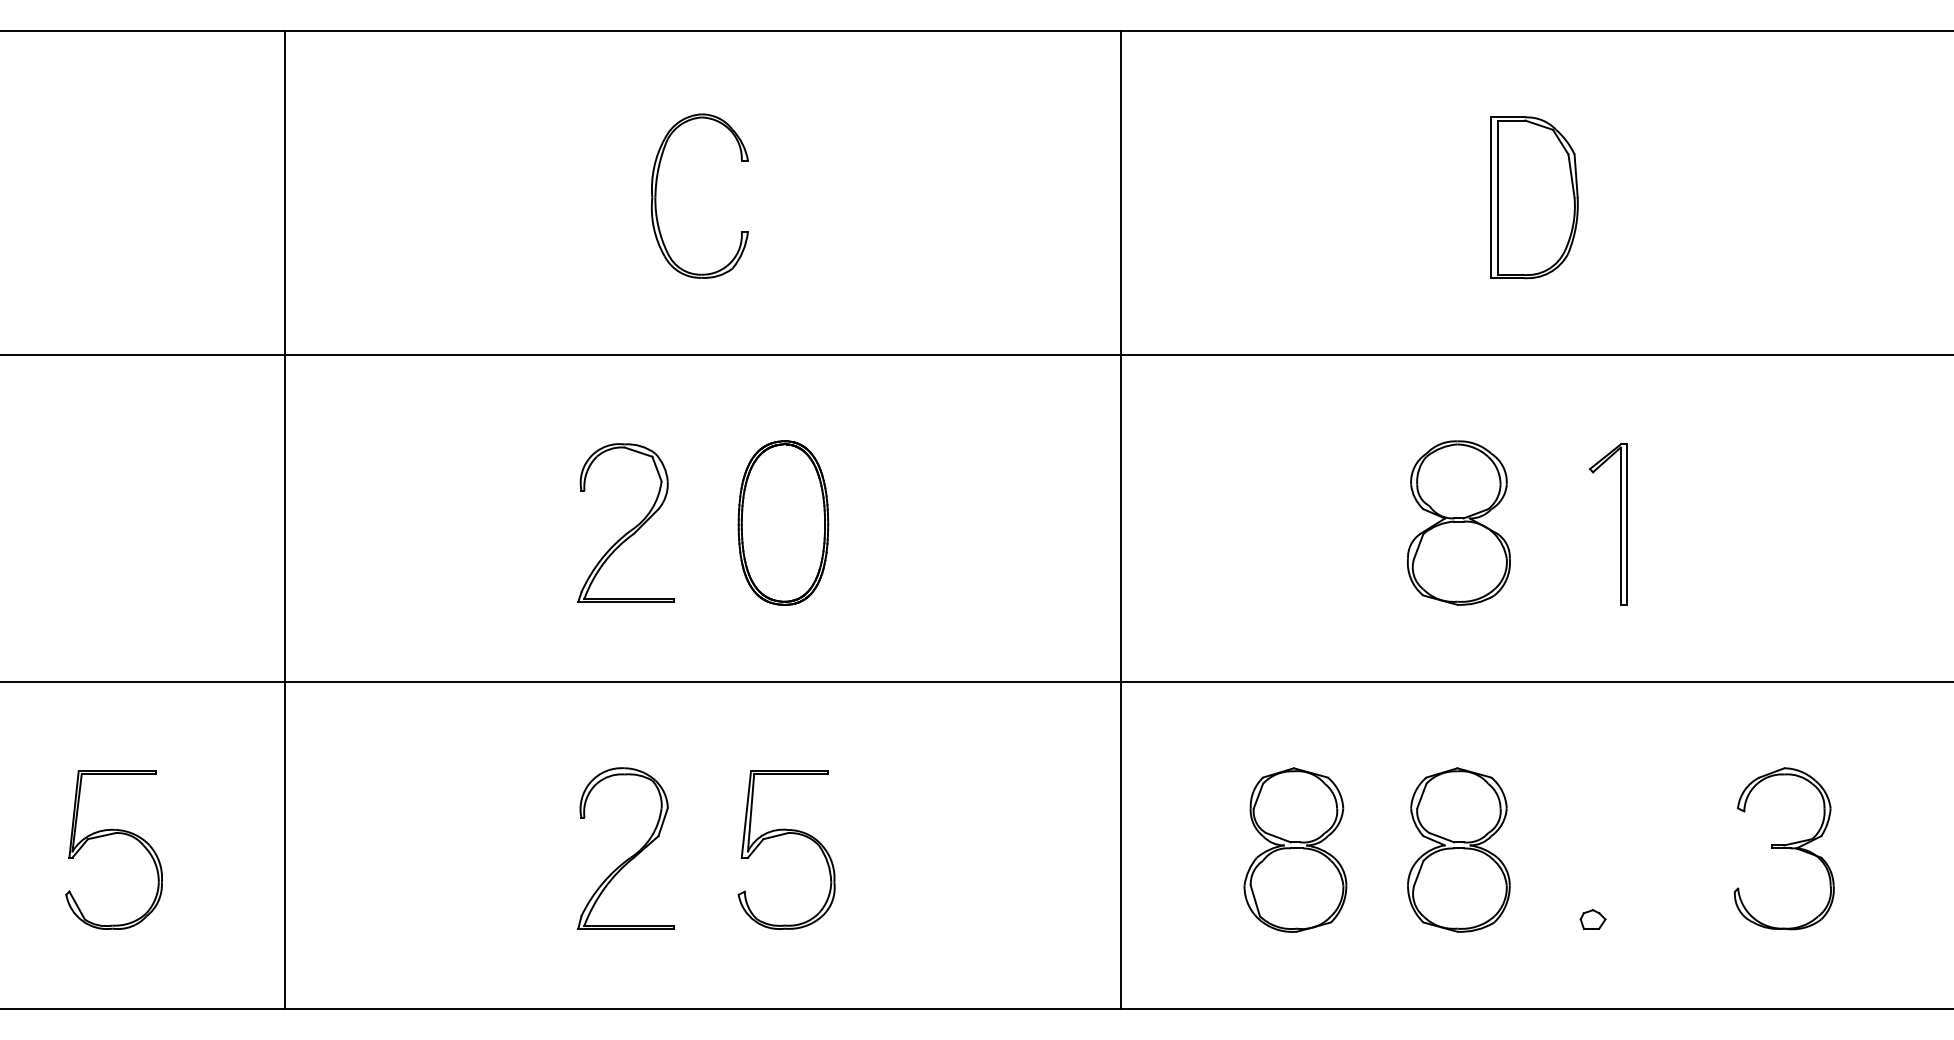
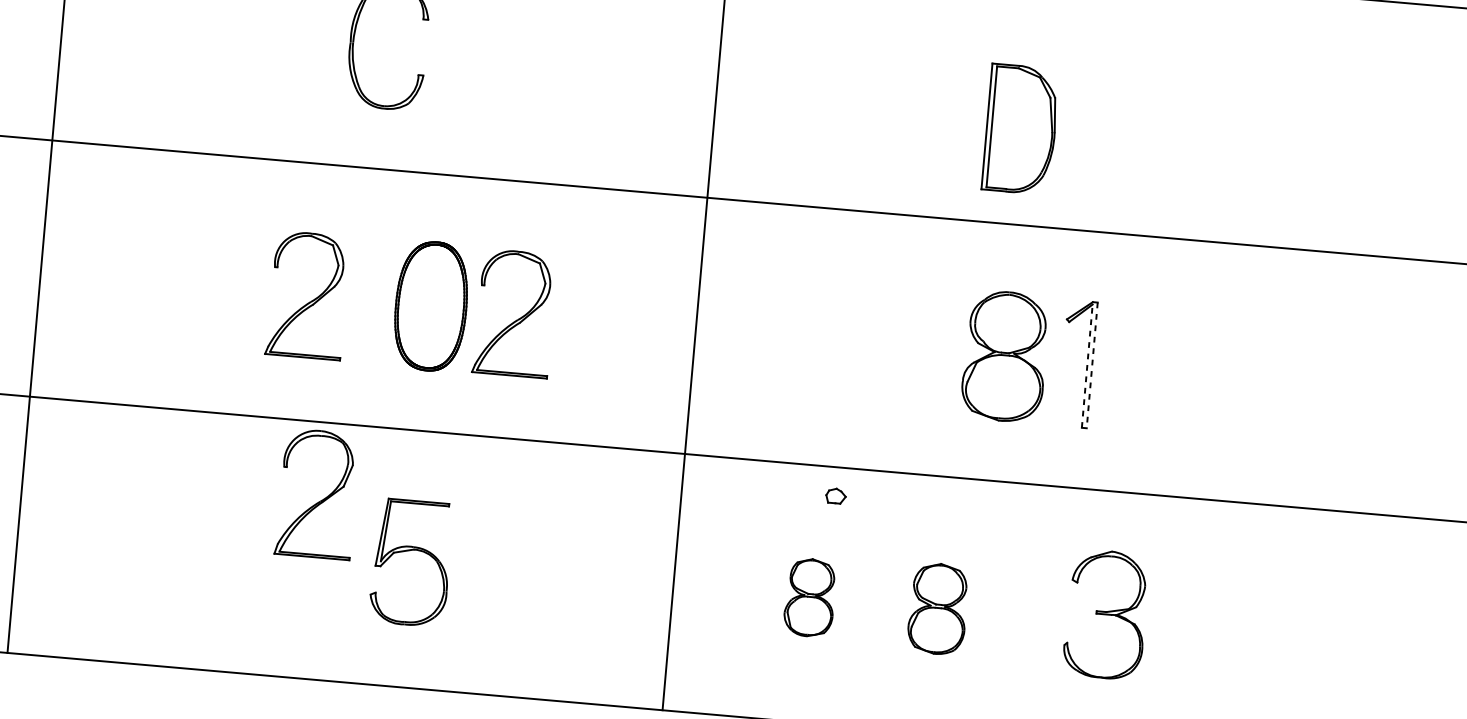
part: (1534, 197) -> (1020, 129), moved
part: (1458, 522) -> (1004, 356), moved
line: (1627, 525) -> (1092, 366), solid -> dashed
line: (1620, 526) -> (1086, 366), solid -> dashed
part: (894, 529) -> (517, 319), added
part: (1784, 848) -> (1106, 614), moved
part: (1295, 849) -> (810, 597), size x0.6
part: (1458, 849) -> (937, 608), size x0.7
part: (630, 856) -> (320, 500), moved
part: (1592, 919) -> (835, 496), moved

